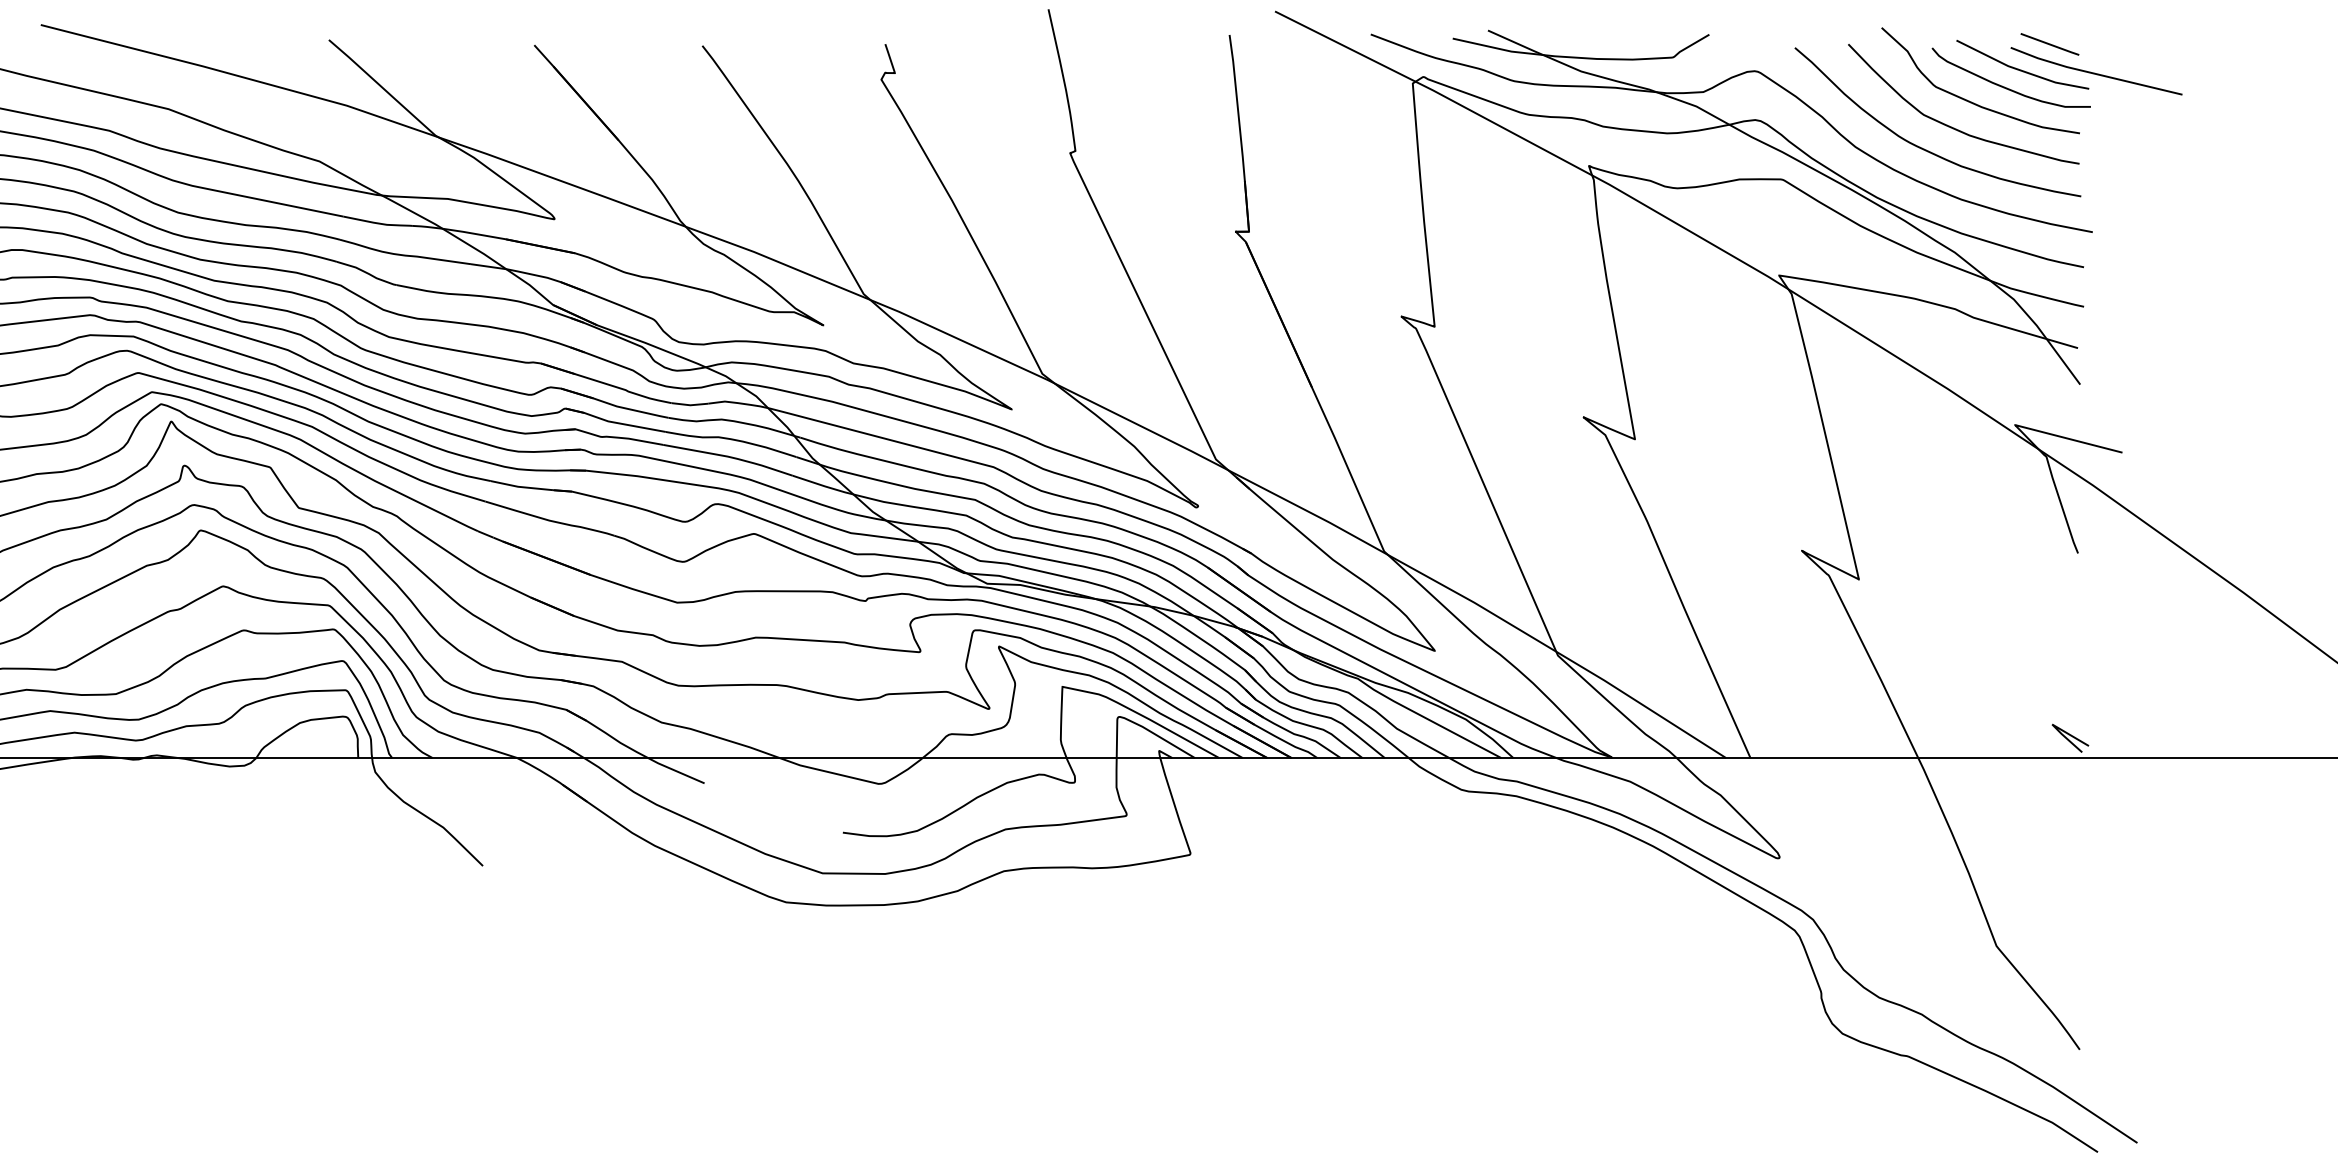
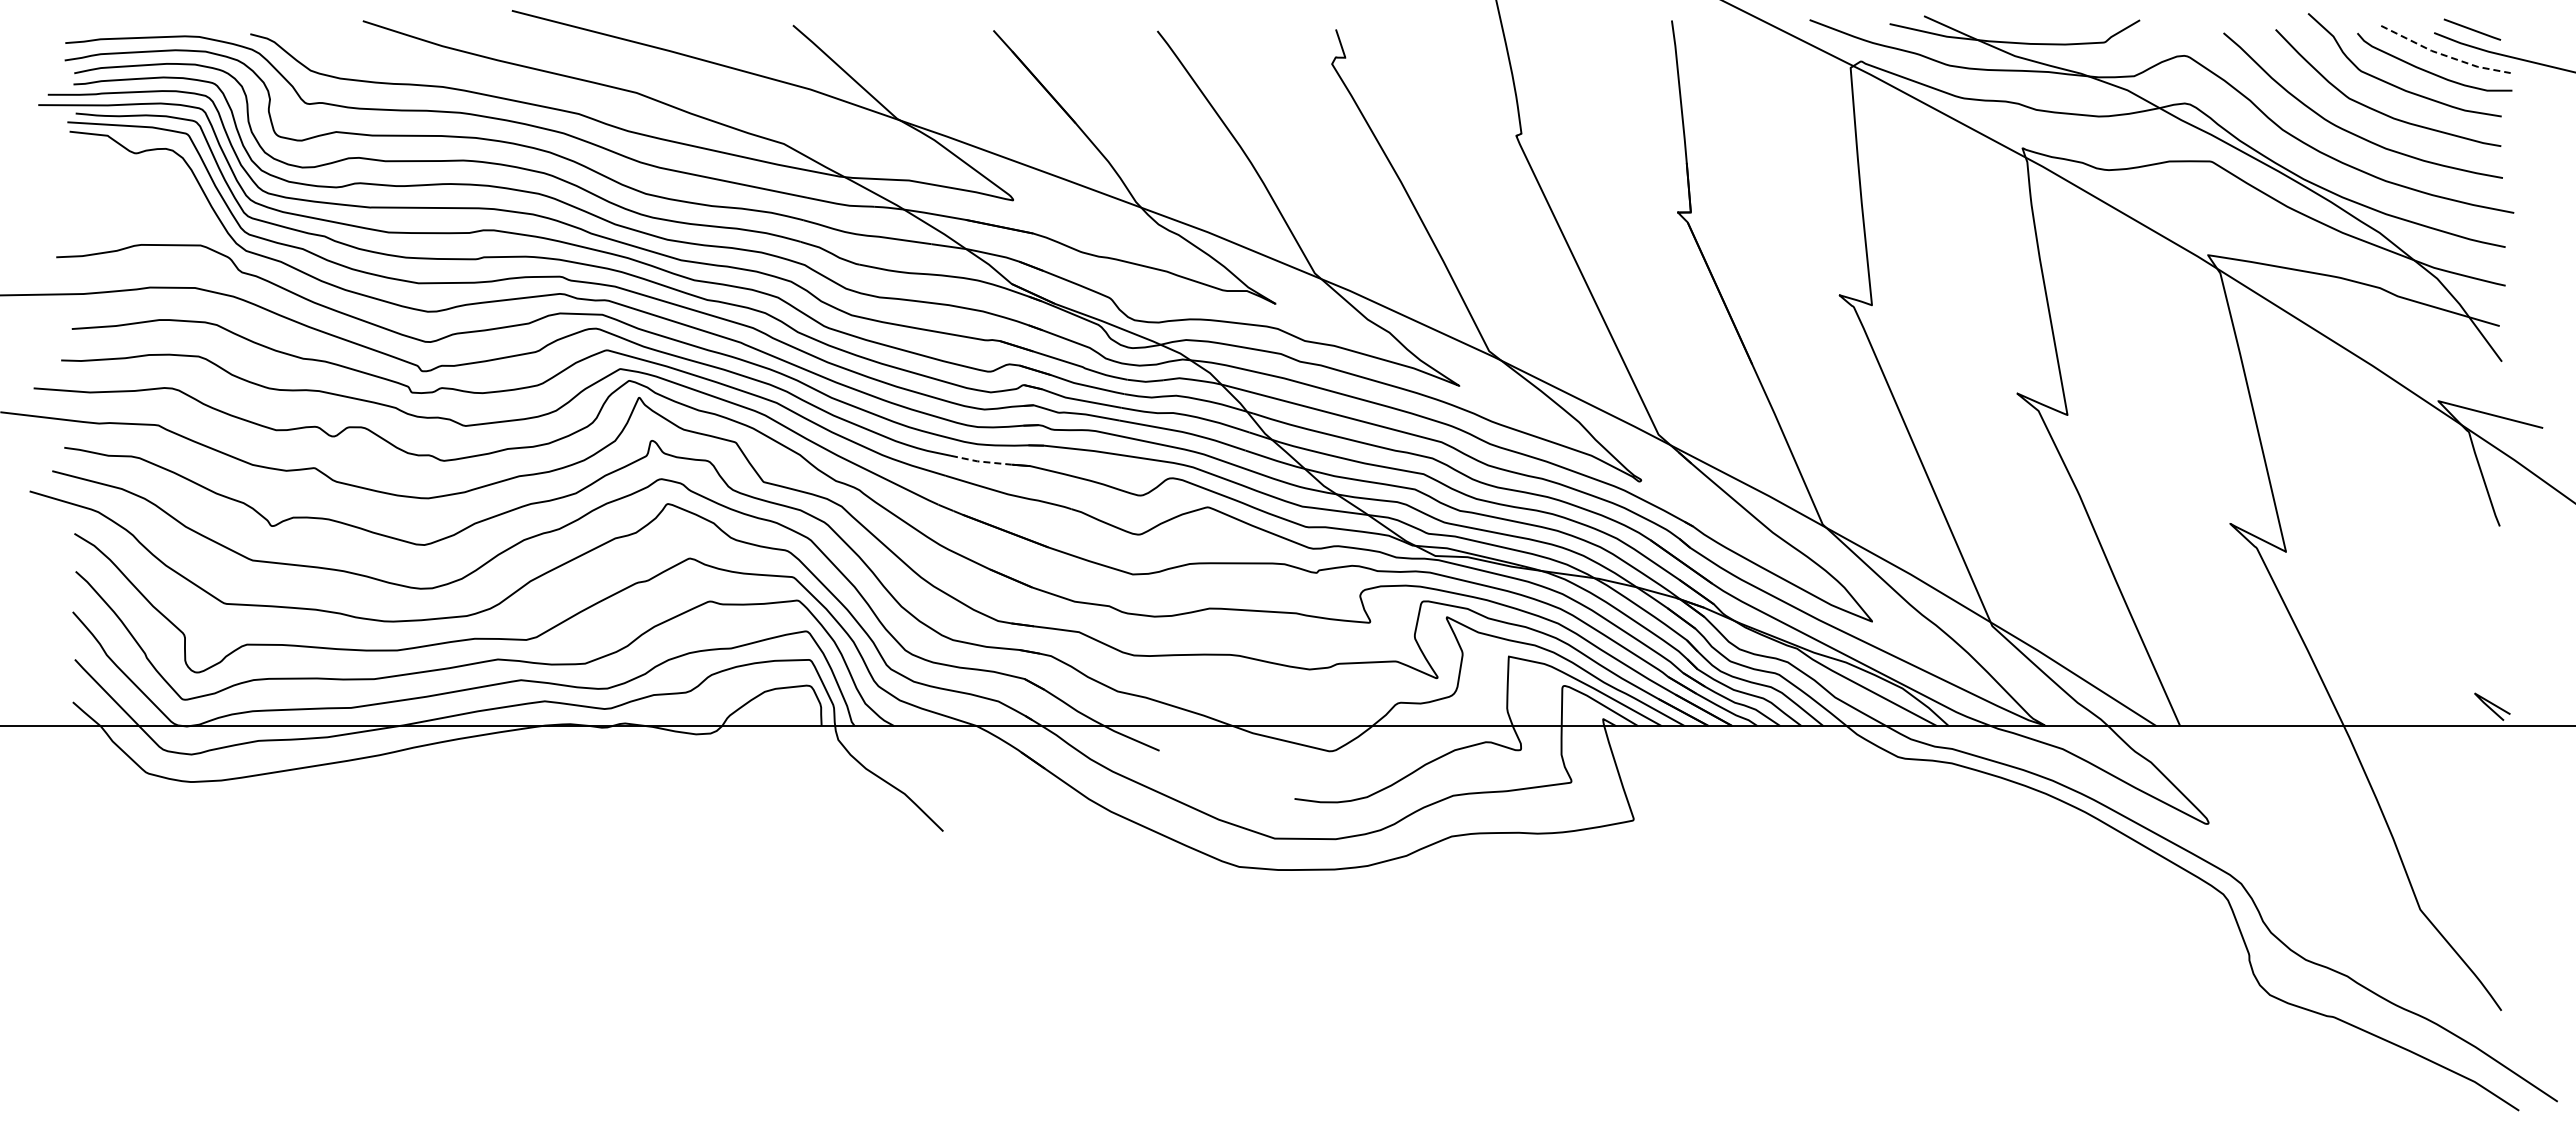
line: (2020, 70) -> (2443, 55), solid -> dashed
line: (521, 486) -> (980, 461), solid -> dashed

